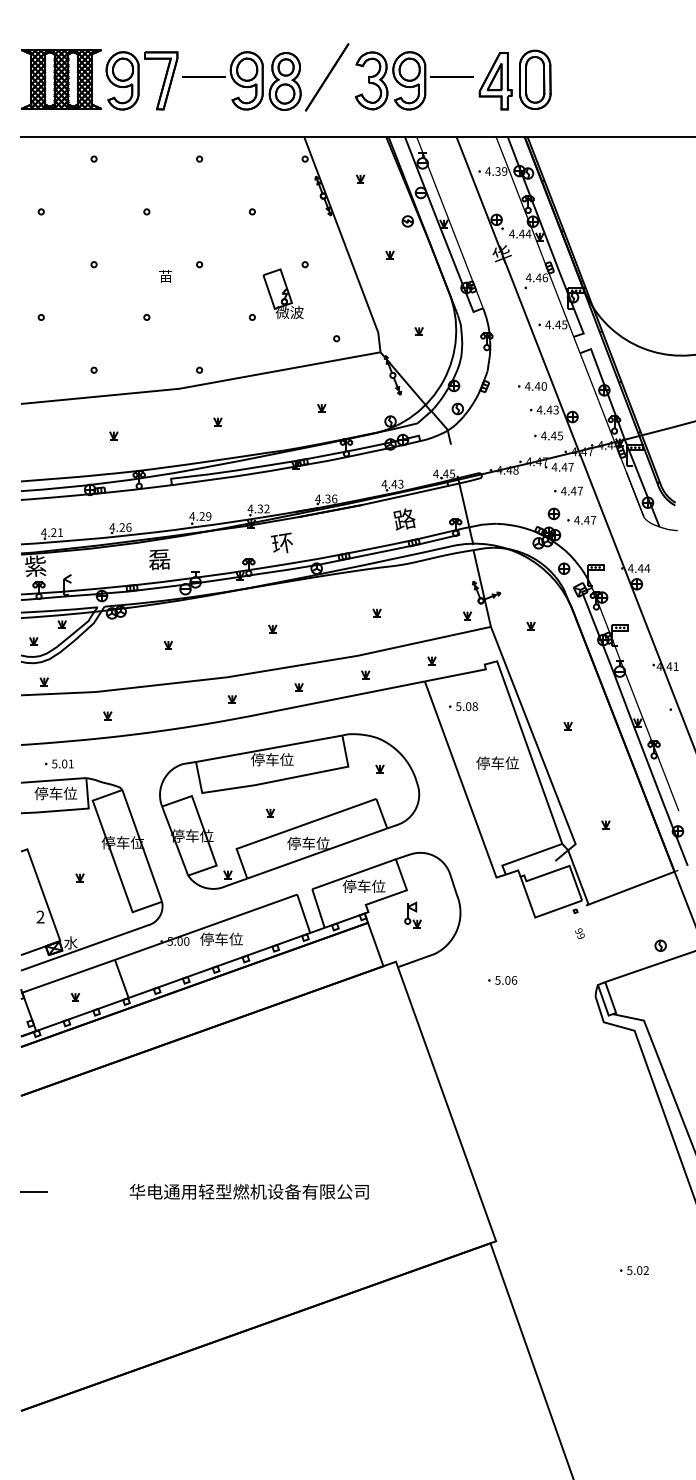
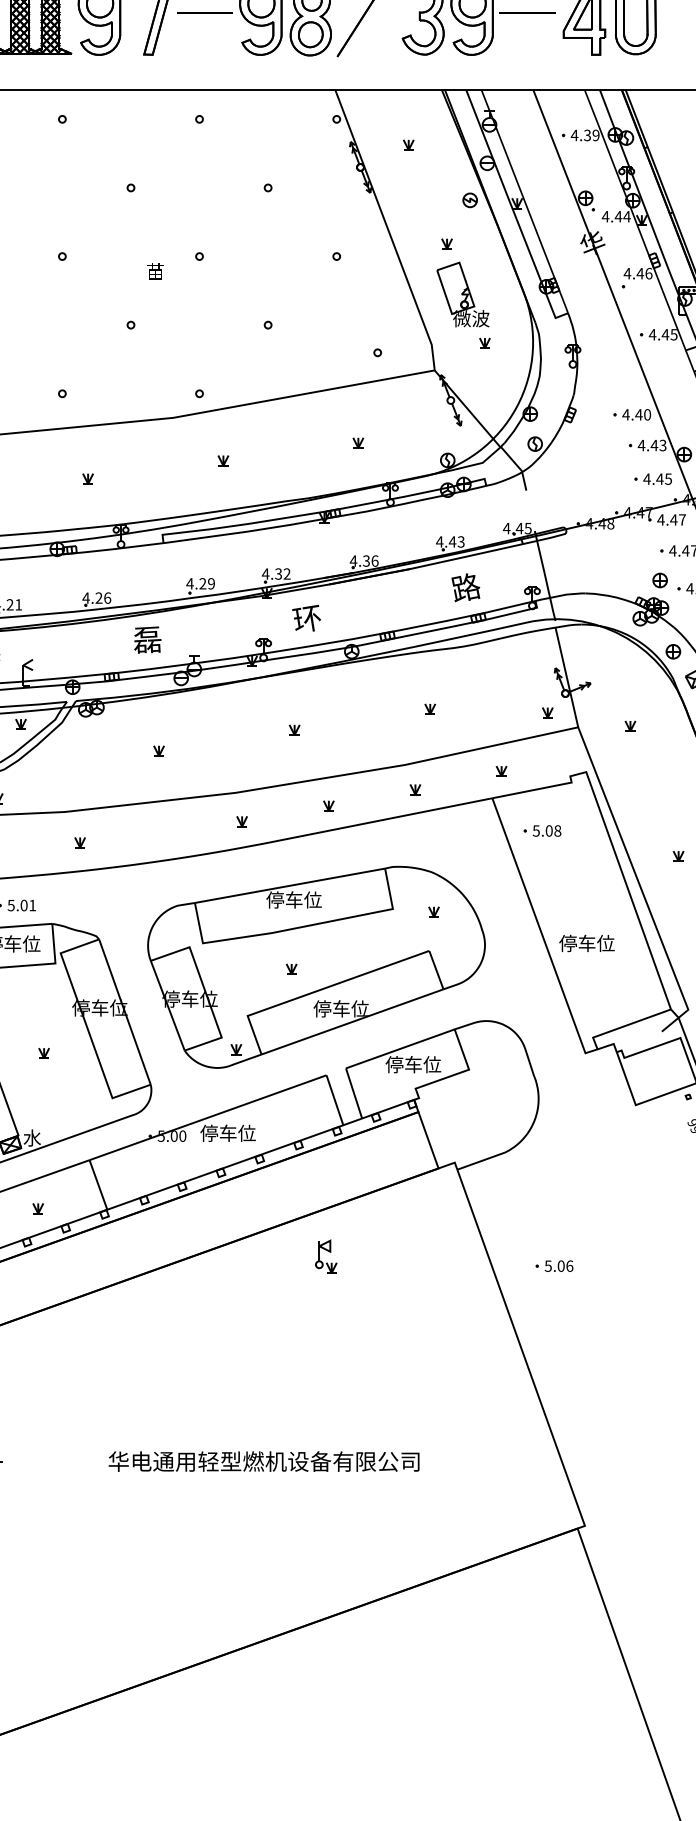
part: (282, 293) -> (461, 294), moved
text: (497, 762) -> (586, 942), moved
part: (412, 914) -> (325, 1255), moved
text: (502, 980) -> (554, 1266), moved

